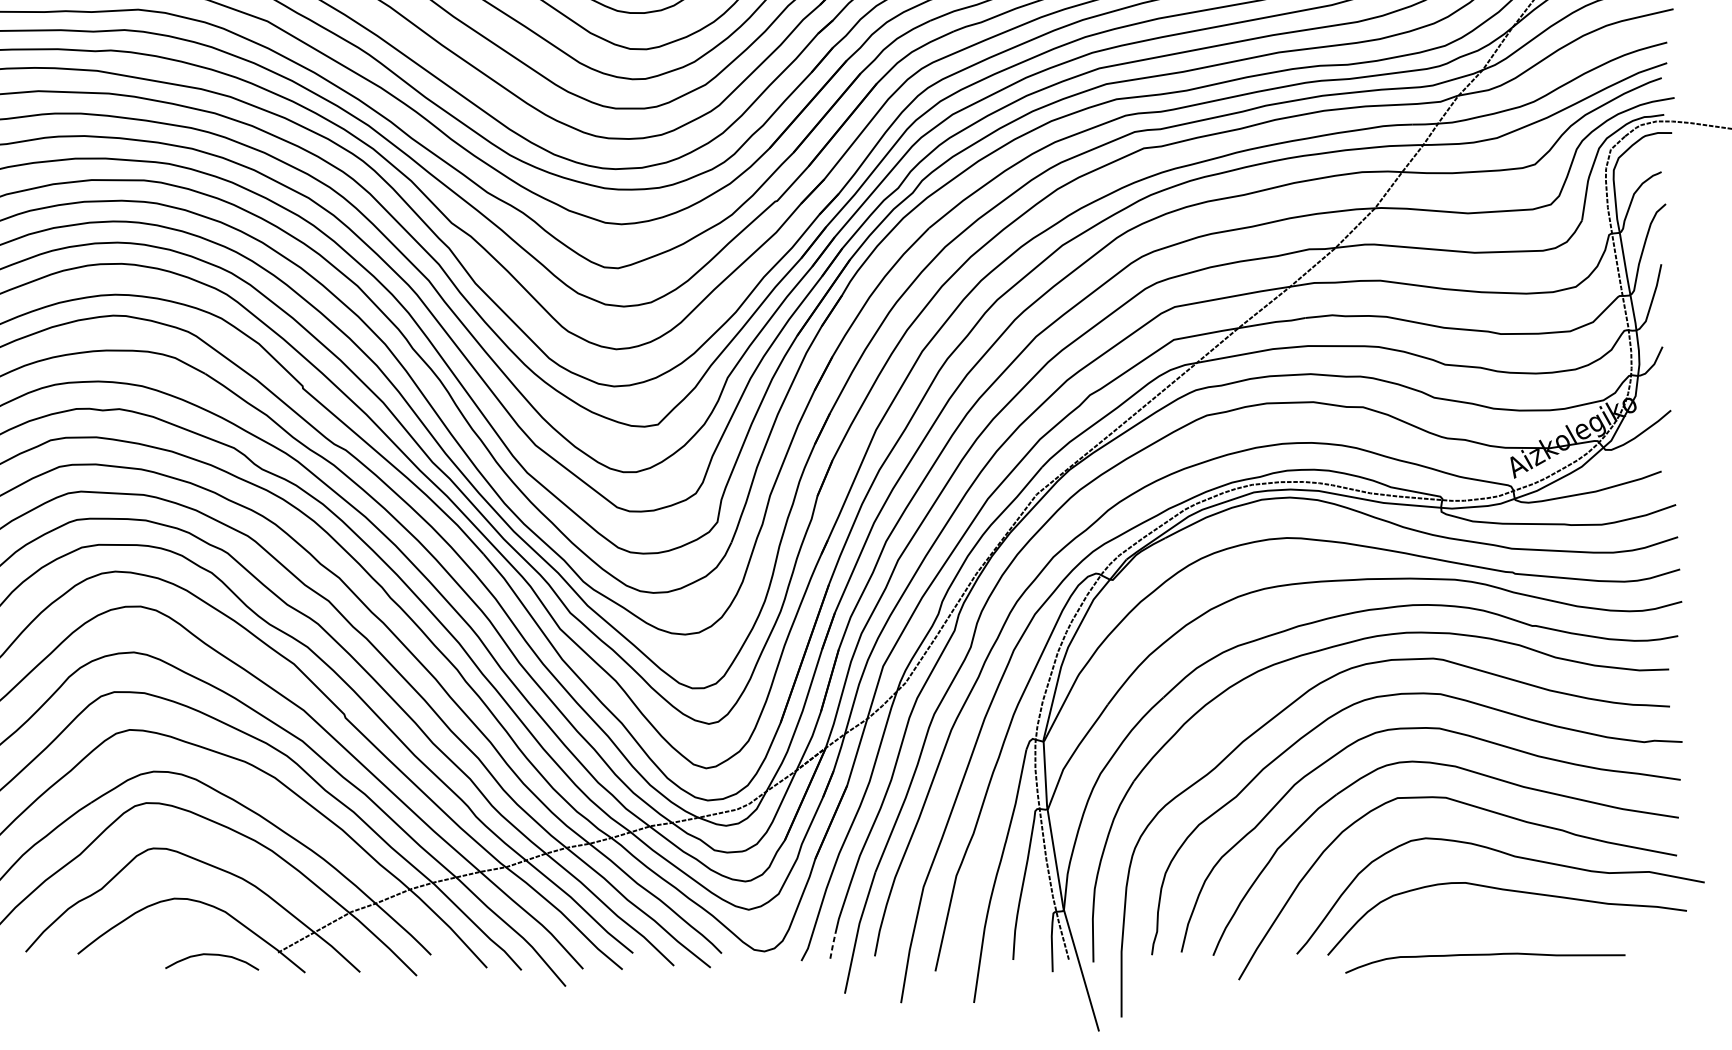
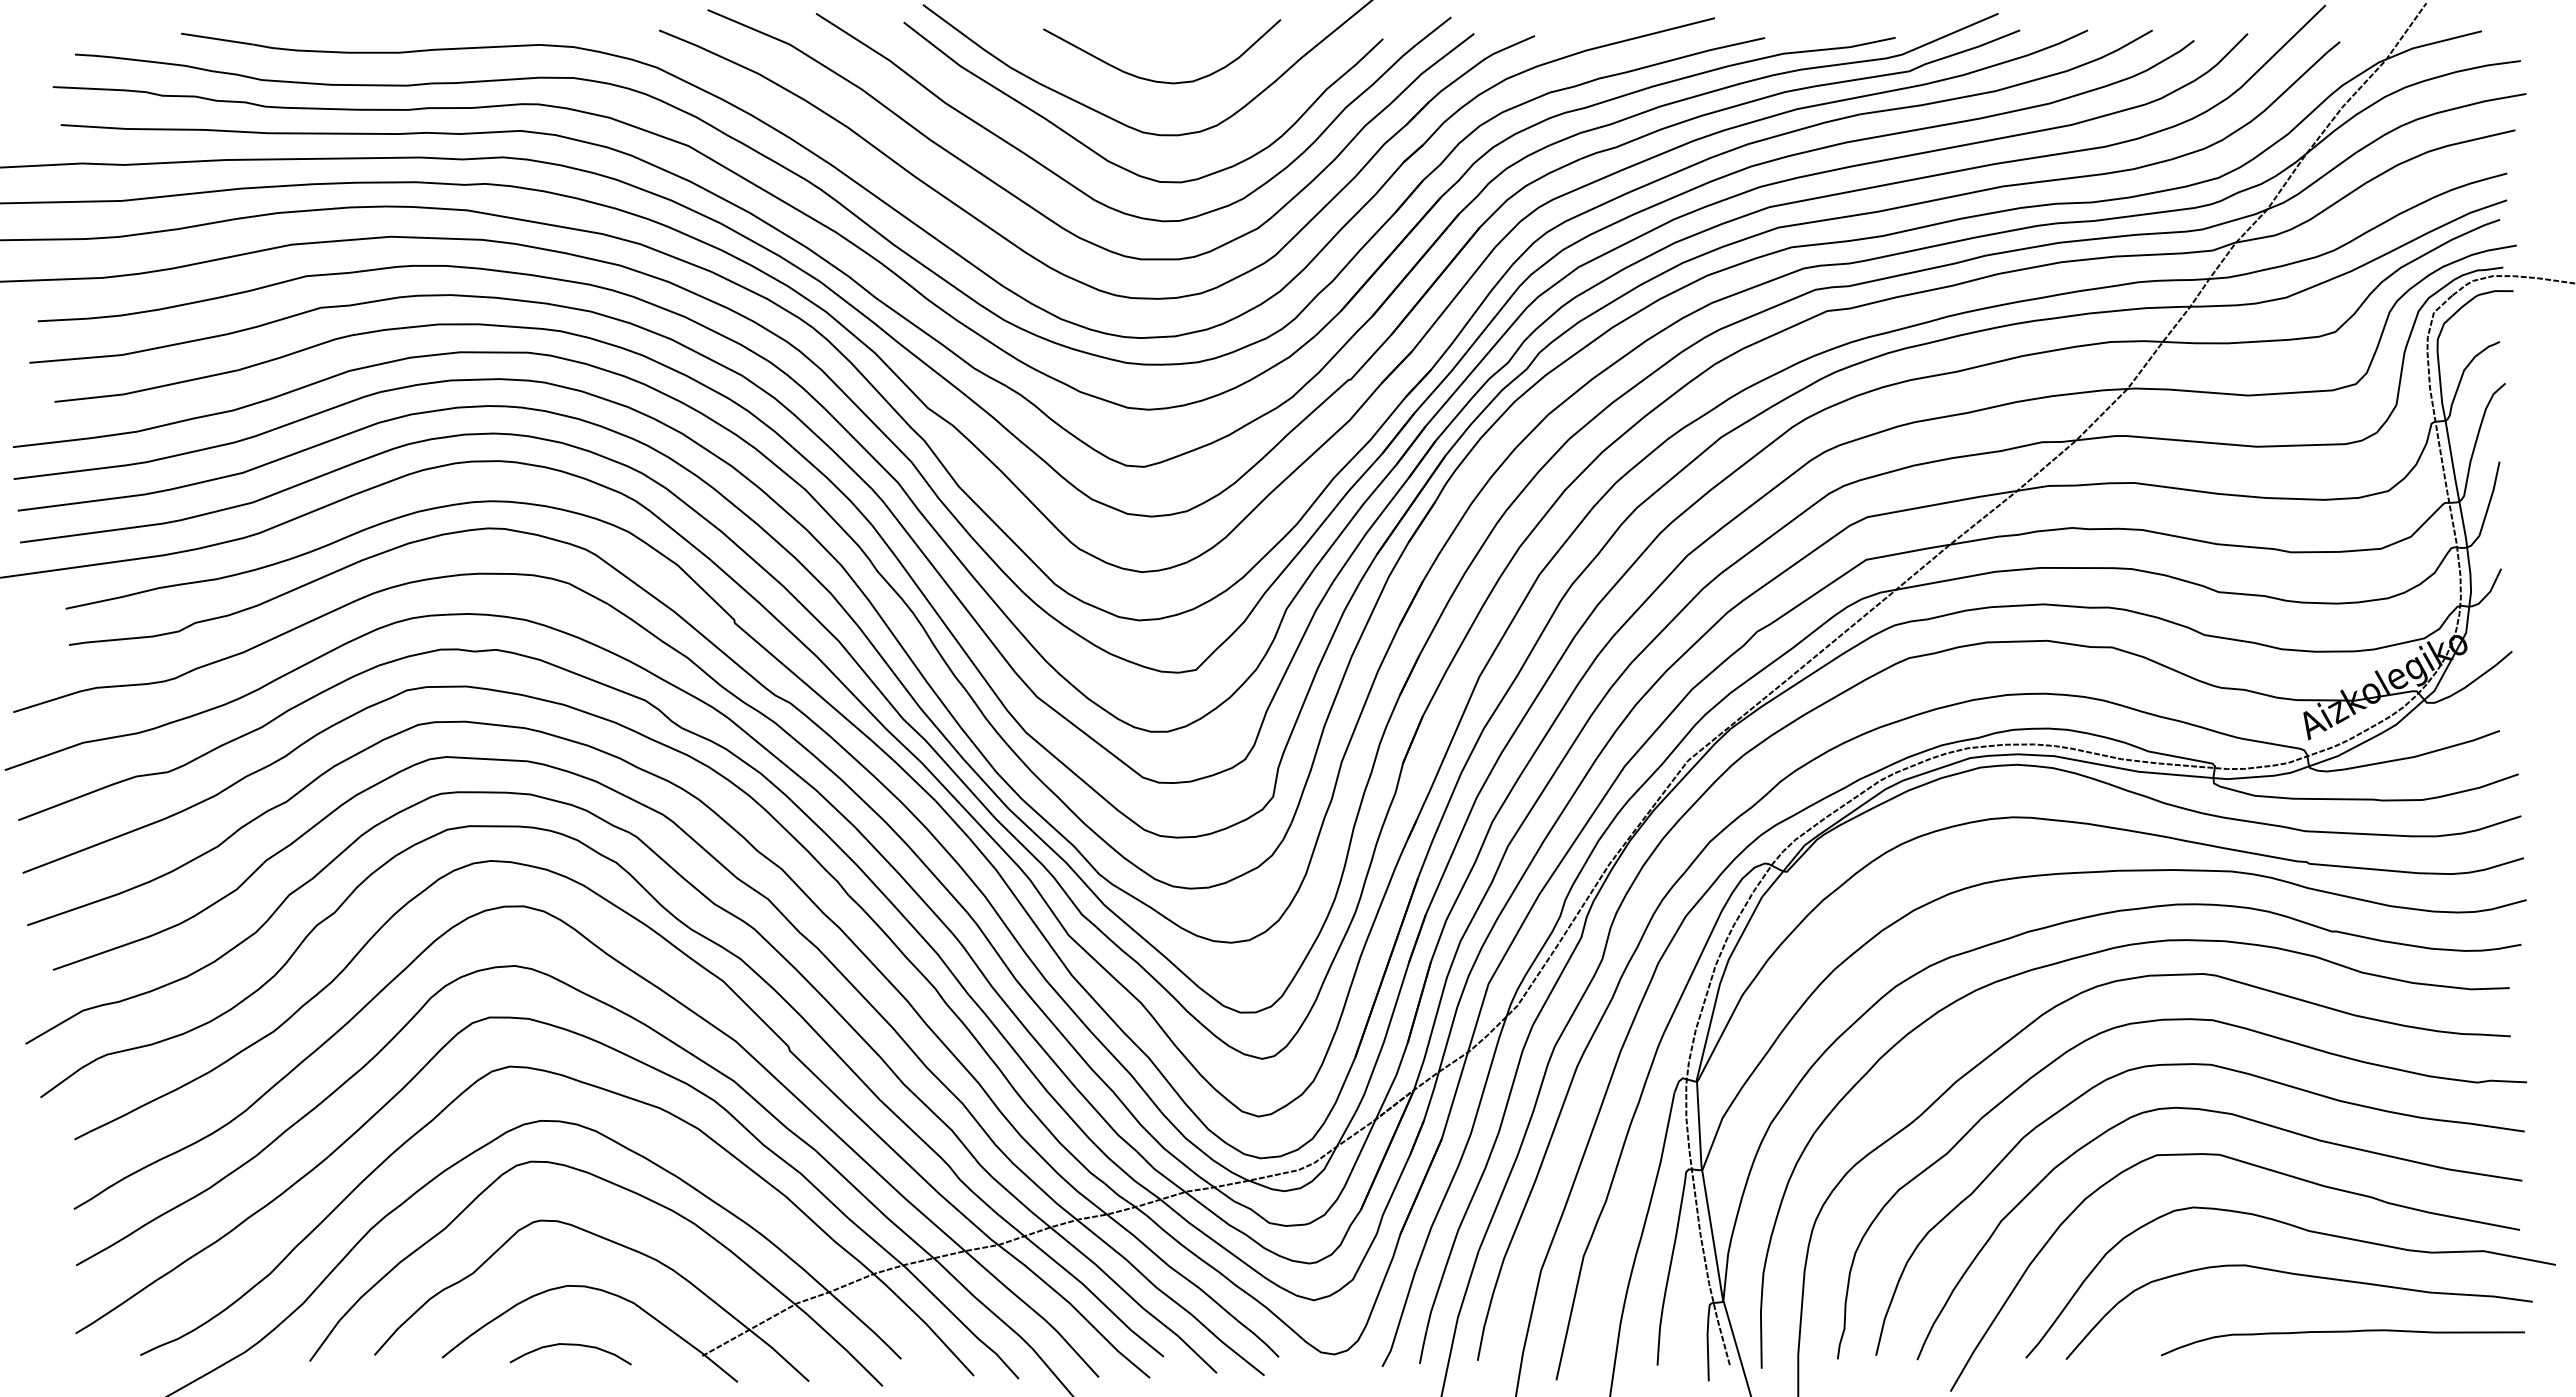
line: (833, 946) -> (1423, 1347), dashed -> solid
curve: (211, 955) -> (570, 1345), moved
curve: (1485, 955) -> (2342, 1332), moved

